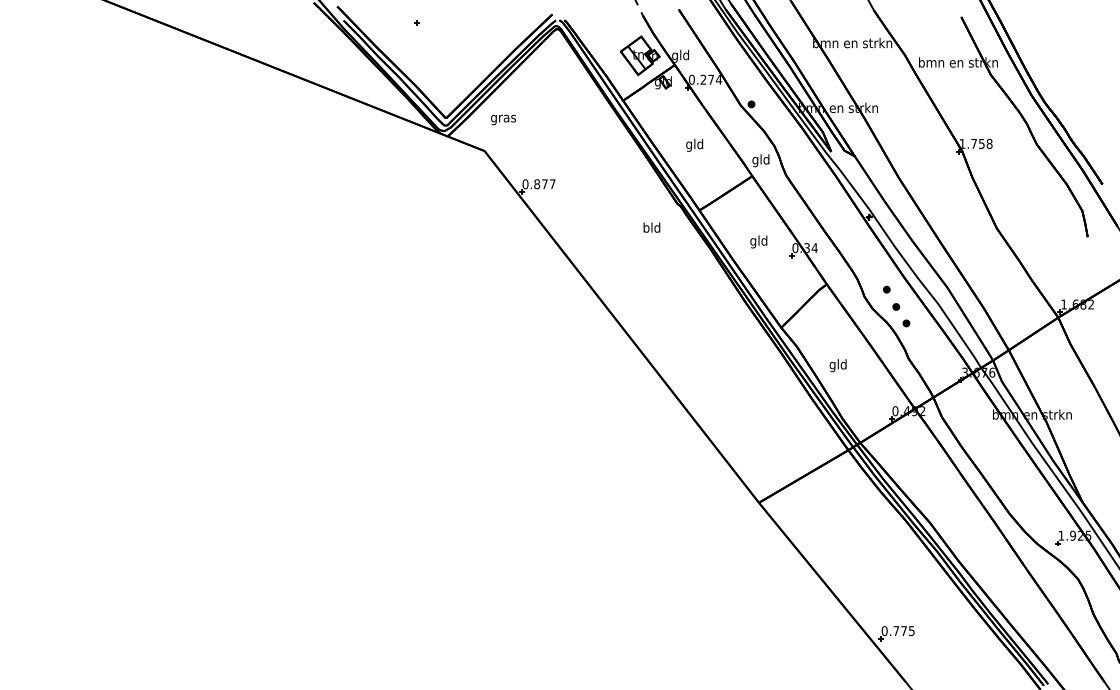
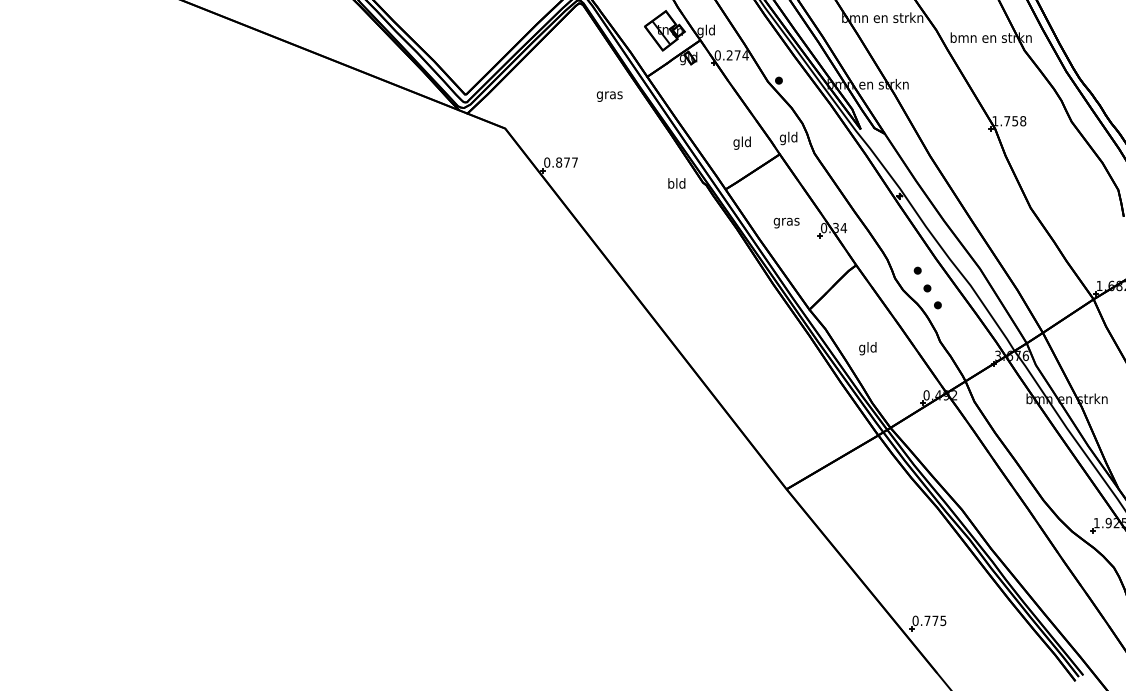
text: (503, 119) -> (609, 96), moved
text: (694, 144) -> (742, 142), moved
text: (651, 227) -> (676, 183), moved
text: (758, 241) -> (786, 221), gld -> gras

